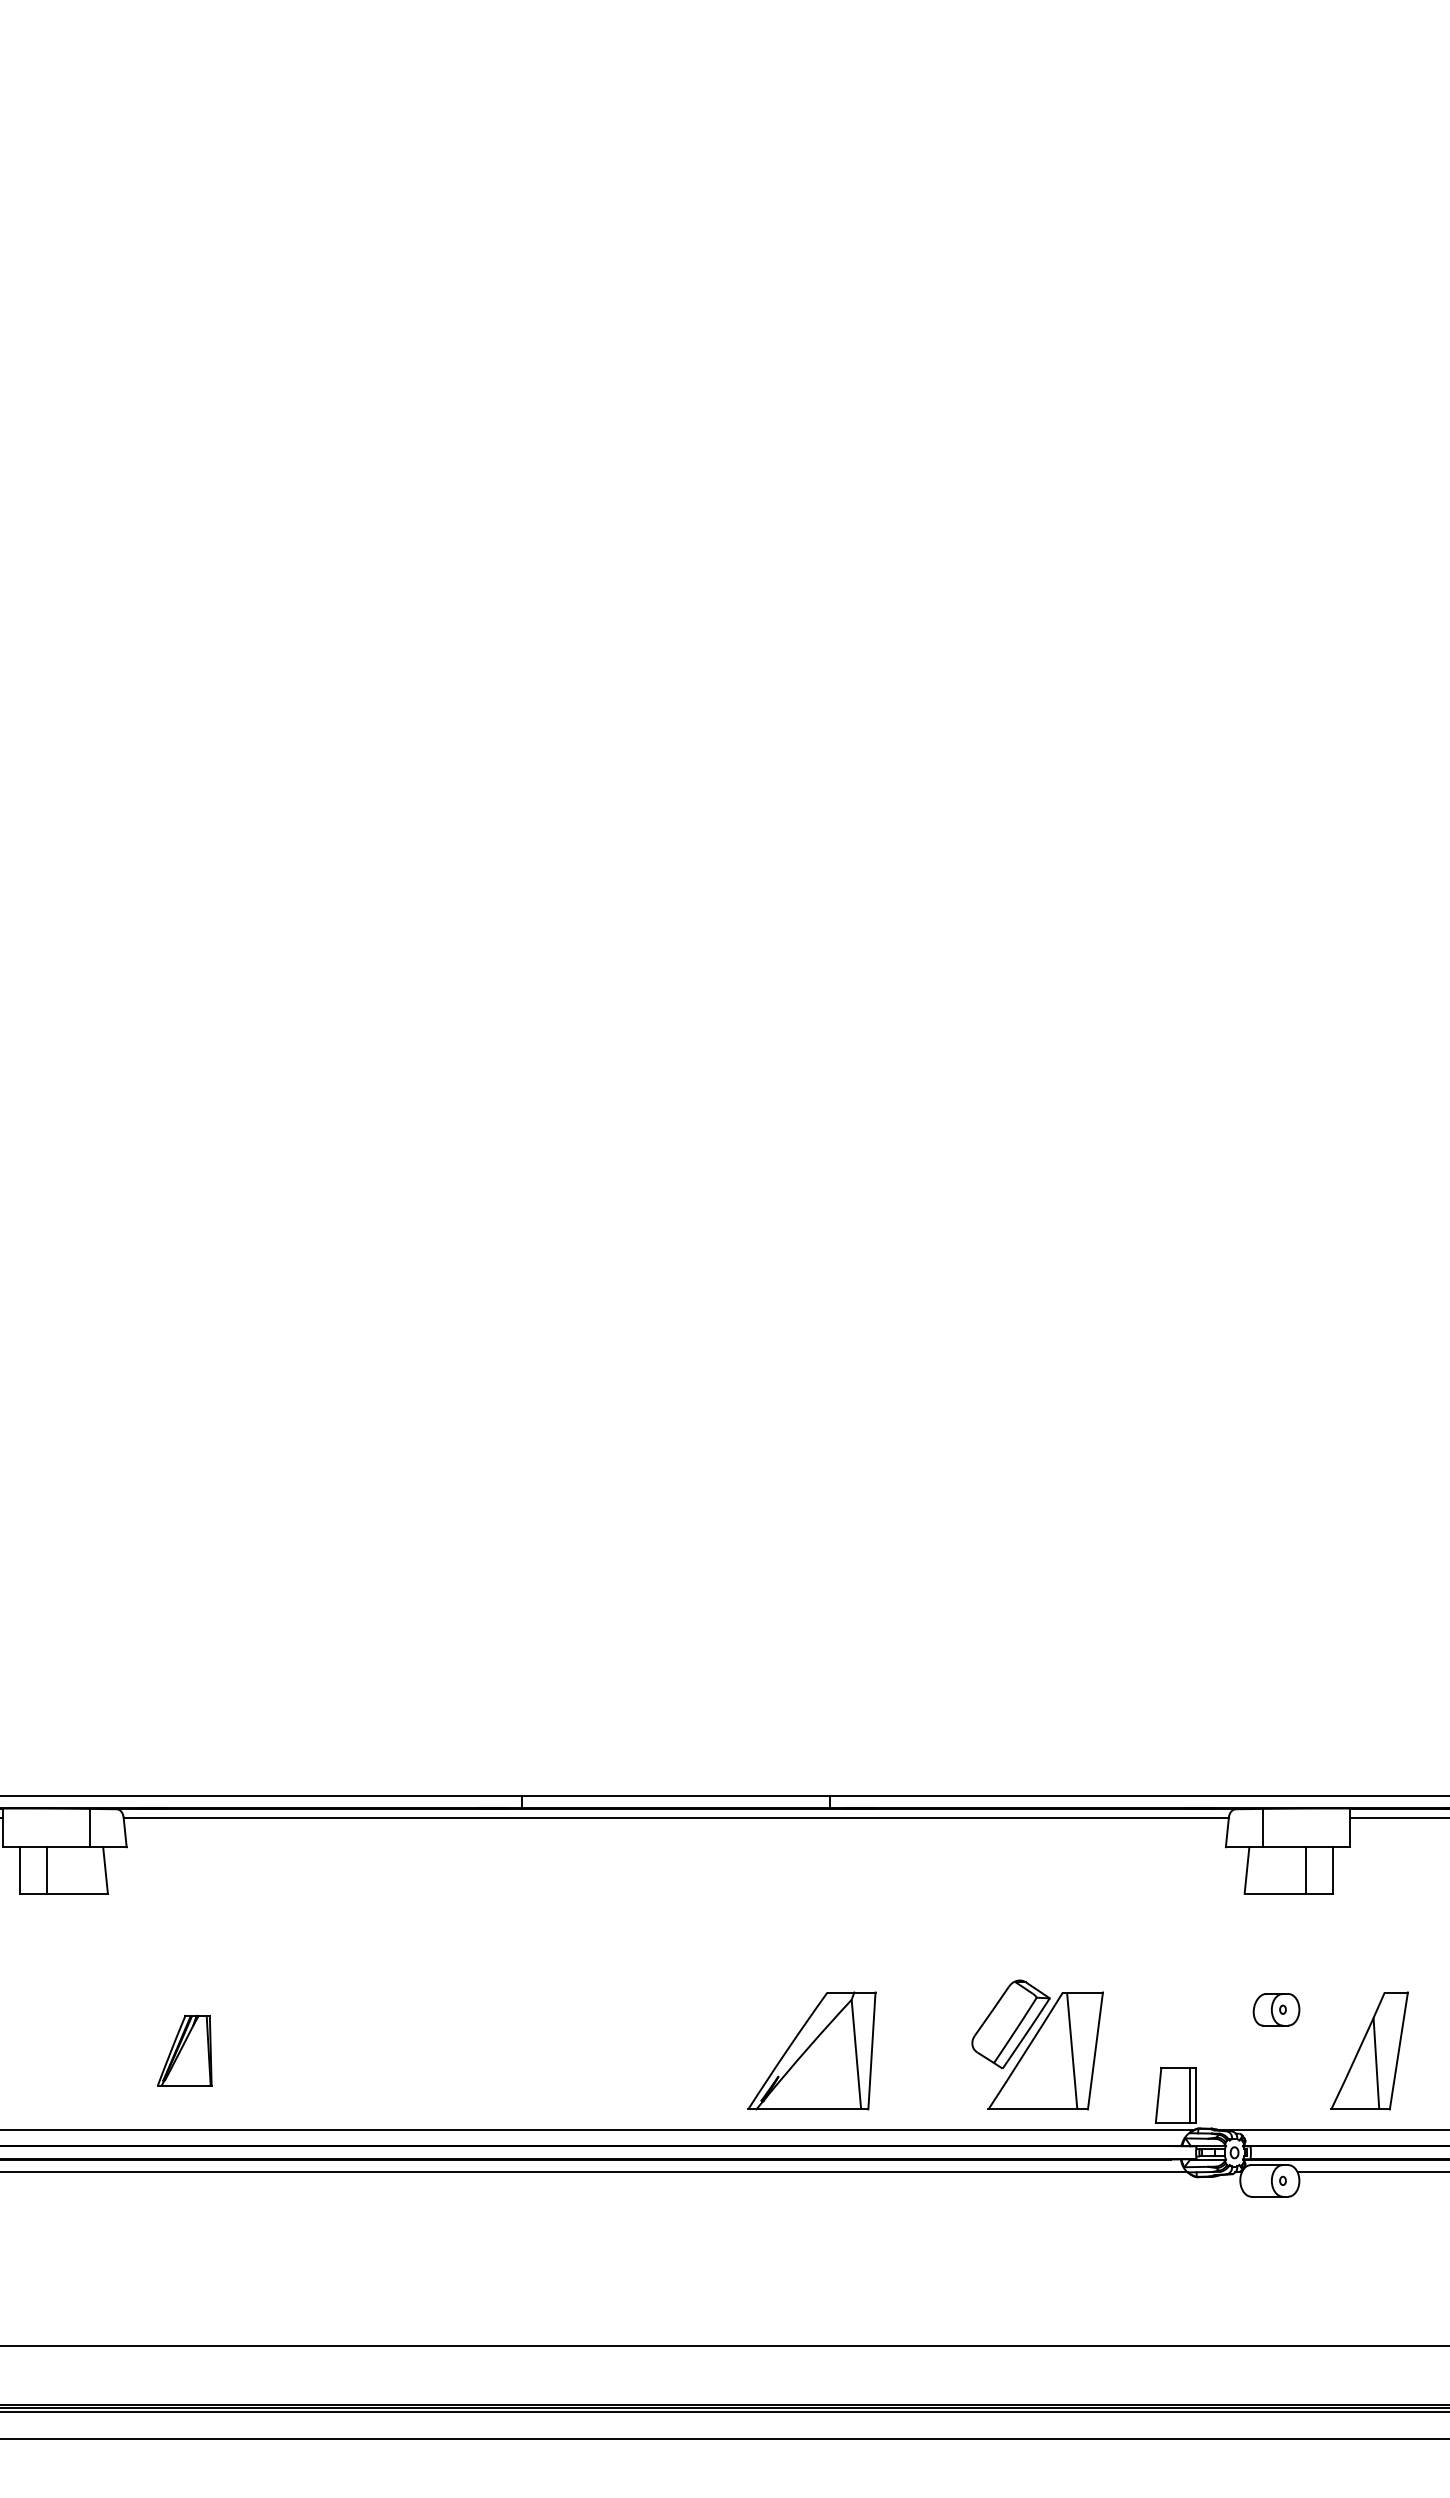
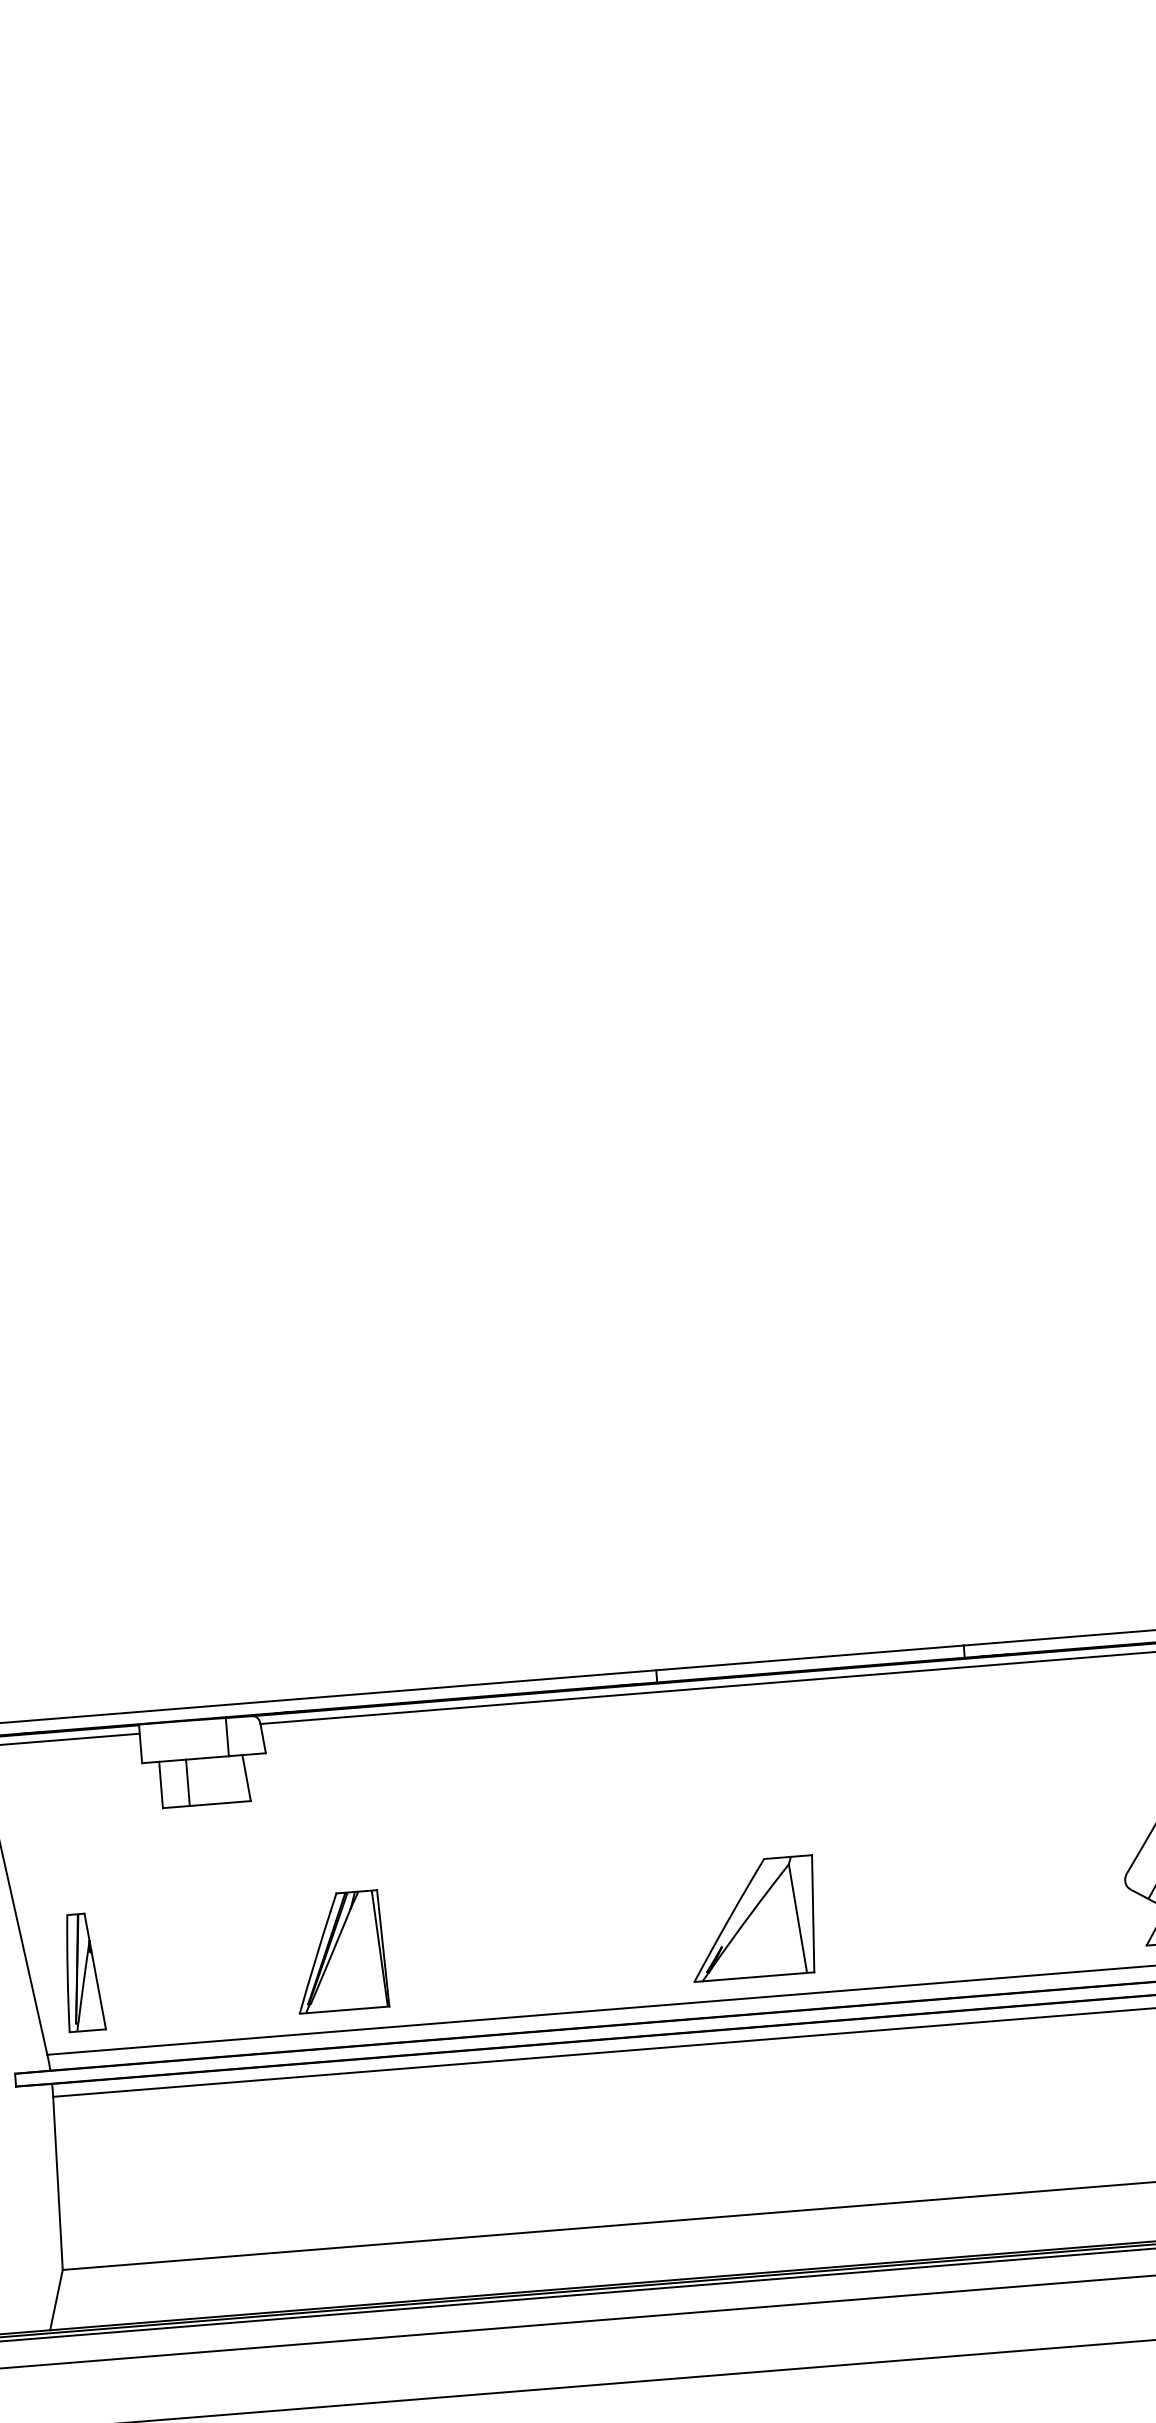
part: (184, 2050) -> (339, 1951), size x1.67
part: (811, 2050) -> (752, 1918), moved

